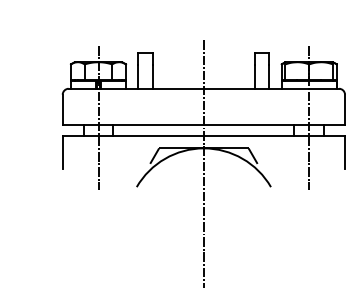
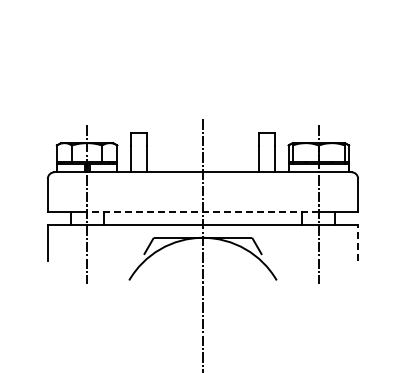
line: (203, 124) -> (202, 211), solid -> dashed
line: (345, 152) -> (358, 242), solid -> dashed

